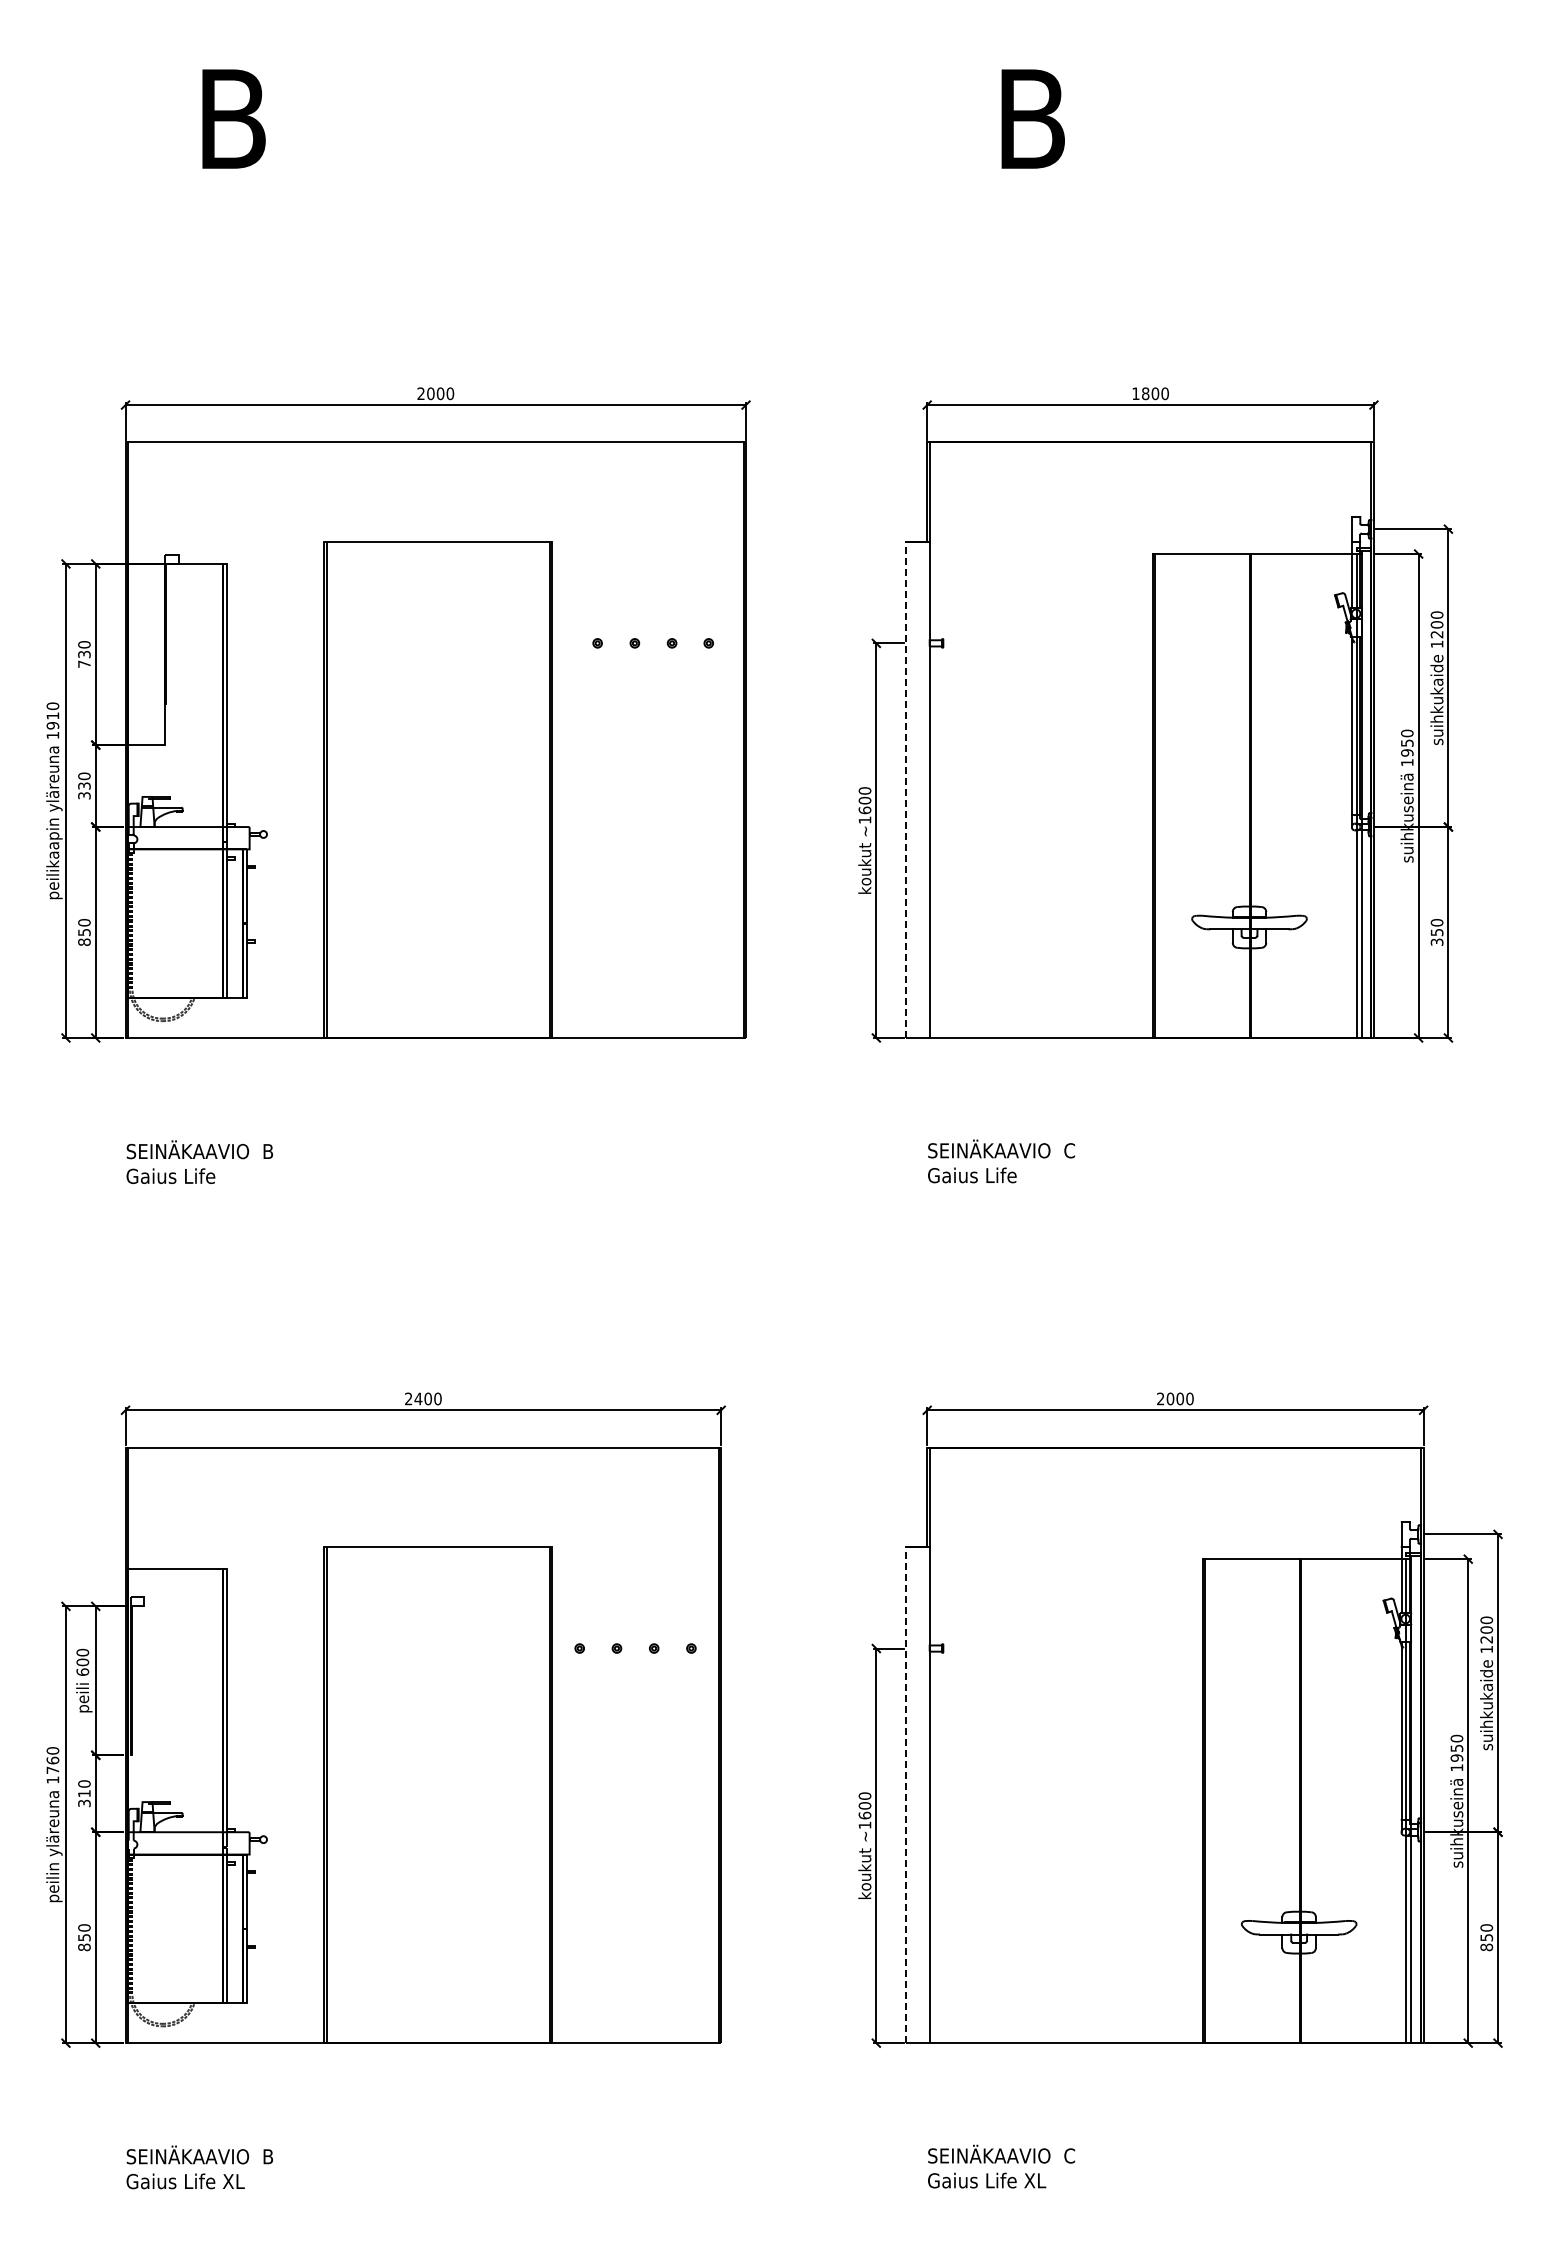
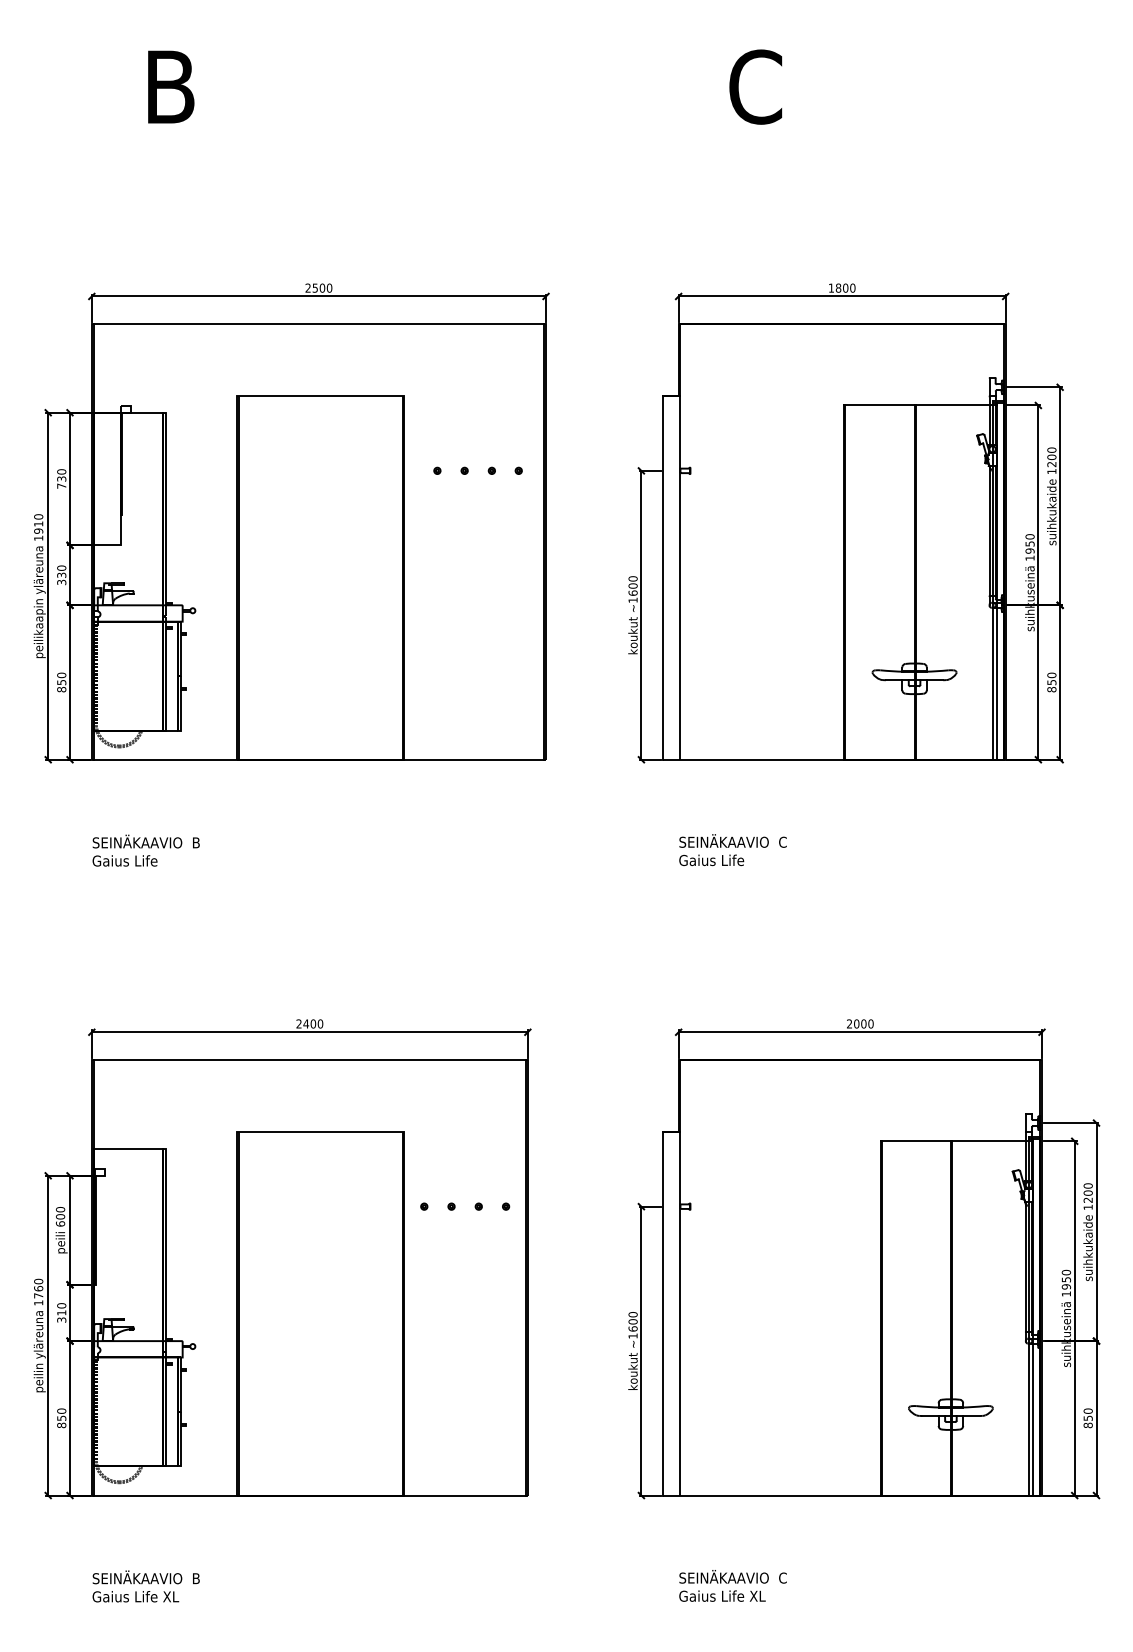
text: (1032, 118) -> (755, 86), B -> C
text: (430, 393) -> (315, 287), 2000 -> 2500
line: (906, 789) -> (663, 577), dashed -> solid
text: (1436, 941) -> (1051, 689), 350 -> 850
line: (906, 1794) -> (663, 1313), dashed -> solid

